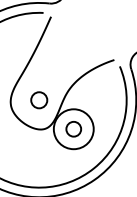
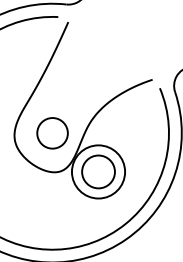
circle: (39, 100) -> (52, 133), size x1.43
circle: (73, 128) -> (98, 171), size x1.67

